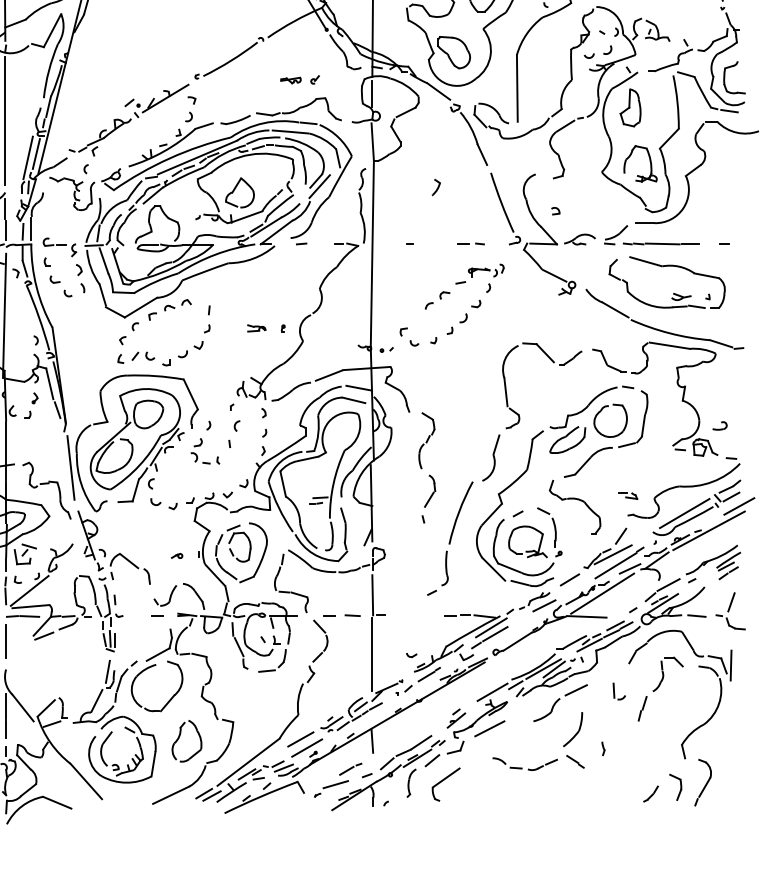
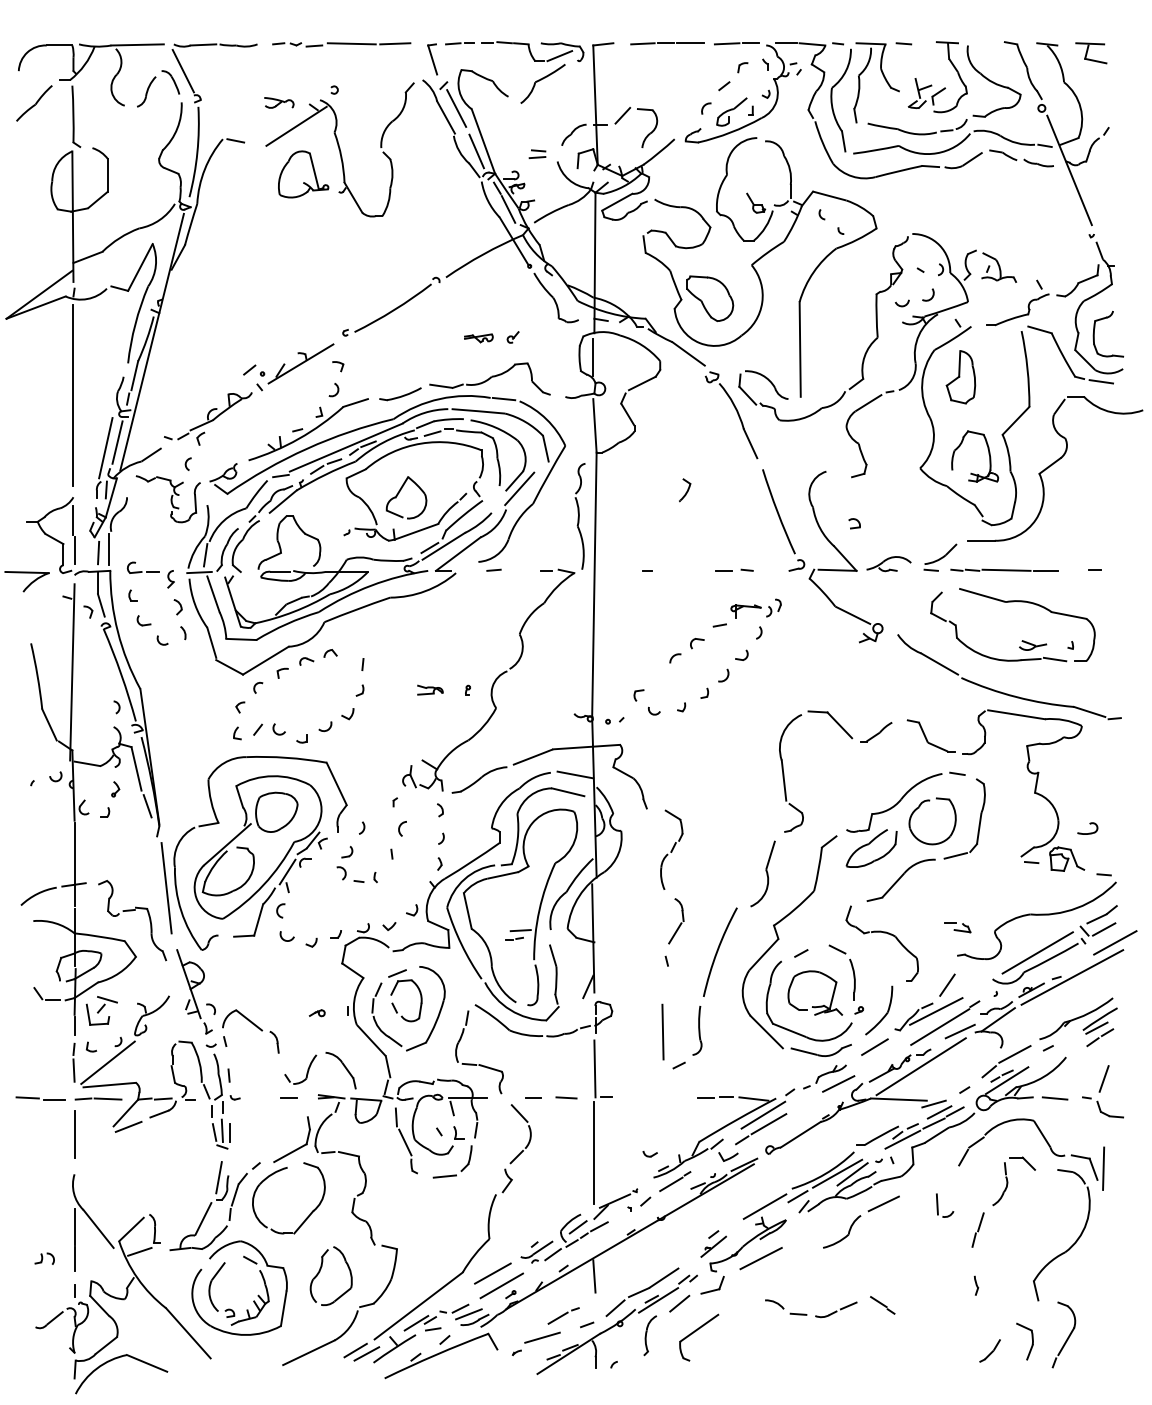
line: (420, 568) -> (662, 1031), added
line: (611, 619) -> (933, 1103), added
part: (577, 731) -> (885, 1013), moved
part: (603, 748) -> (976, 1285), moved

